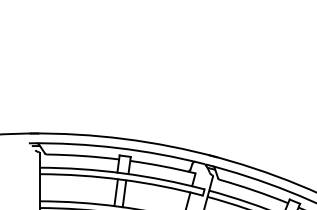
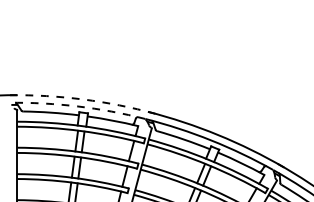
arc: (124, 139) -> (83, 99), solid -> dashed
arc: (117, 148) -> (77, 106), solid -> dashed

